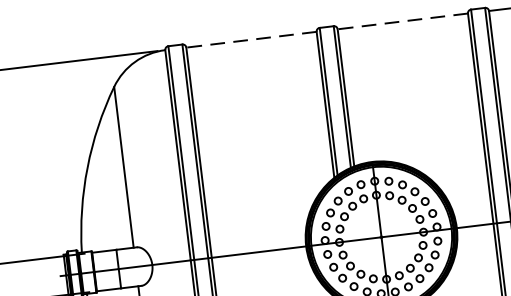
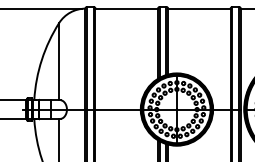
line: (400, 21) -> (198, 8), dashed -> solid
line: (250, 39) -> (126, 8), dashed -> solid

